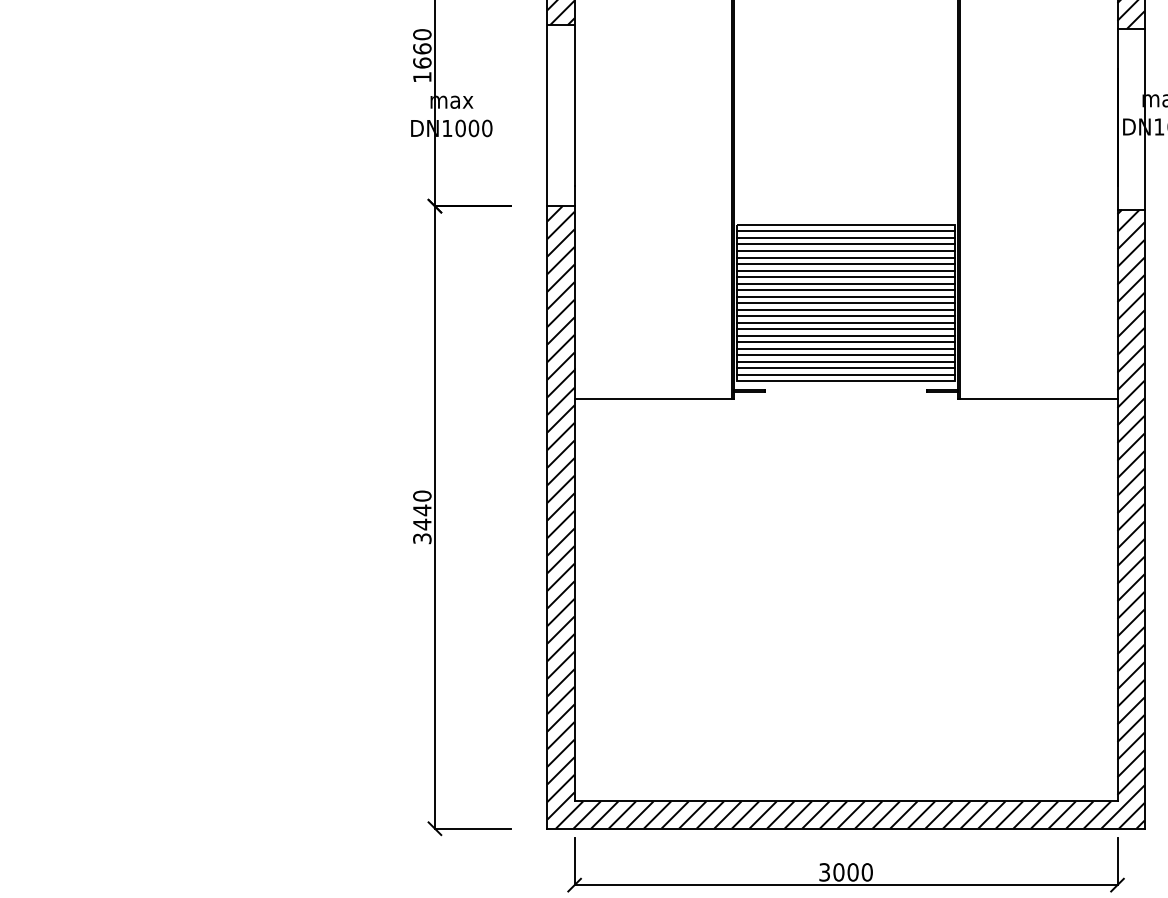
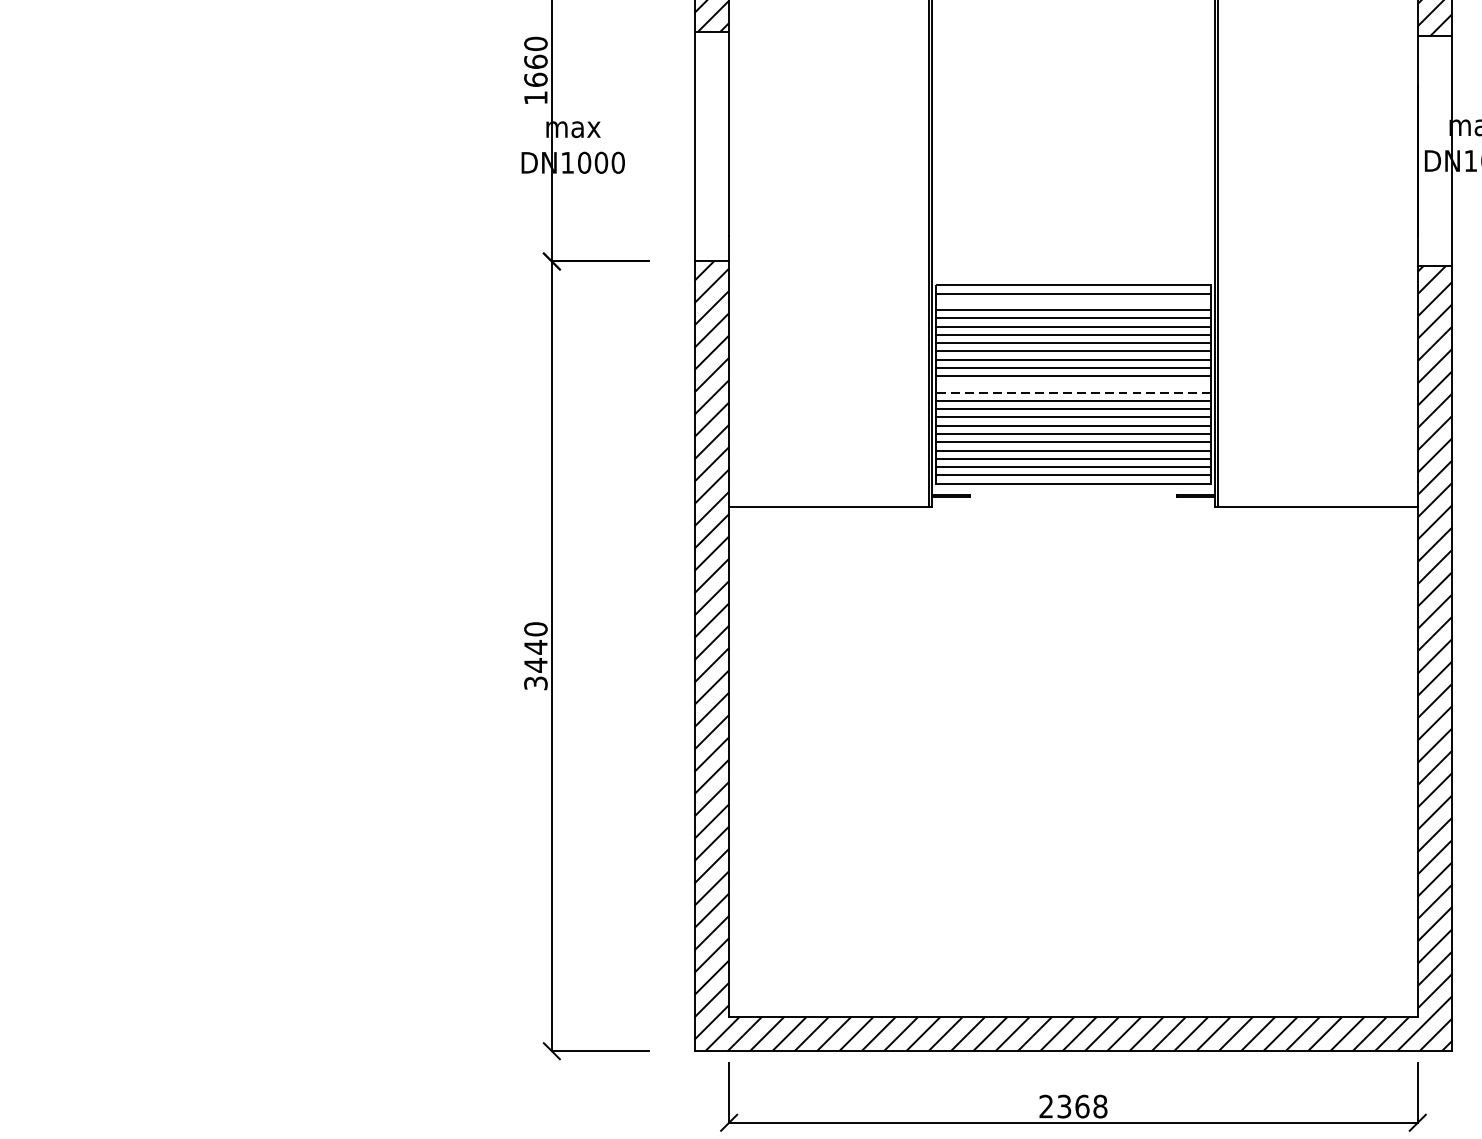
line: (845, 237) -> (1072, 301), removed
line: (845, 303) -> (1072, 384), removed
line: (846, 309) -> (1074, 392), solid -> dashed
text: (845, 872) -> (1072, 1106), 3000 -> 2368

